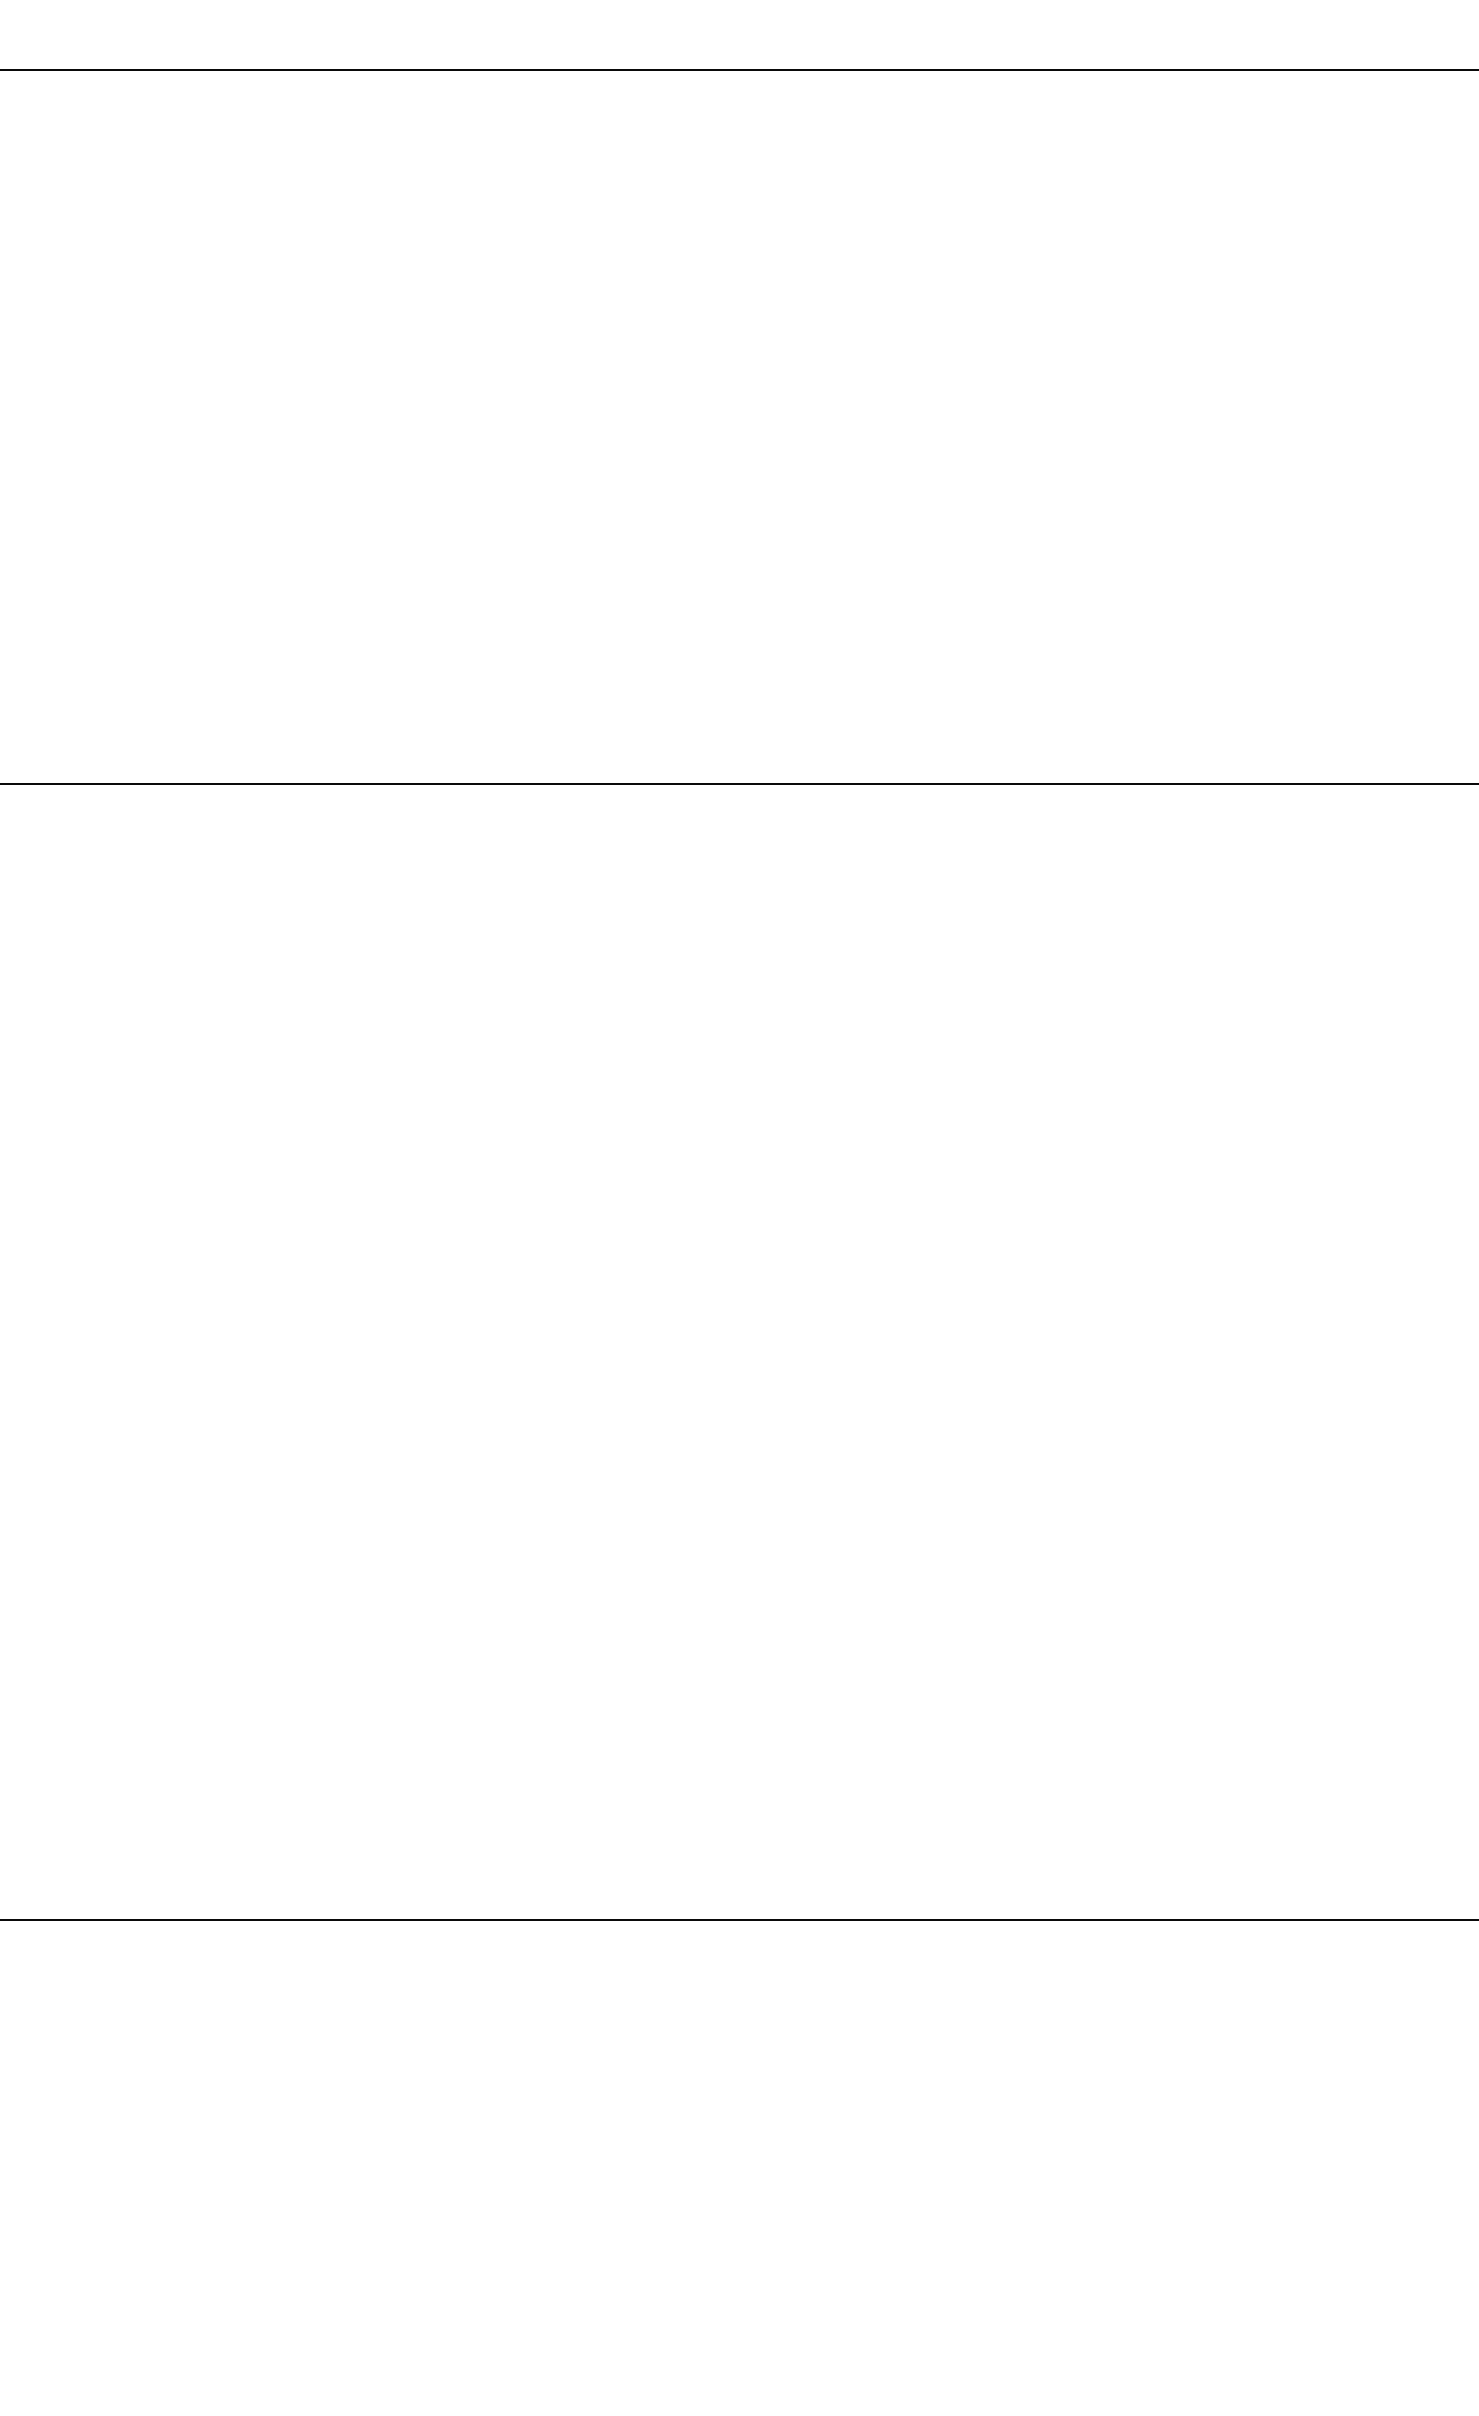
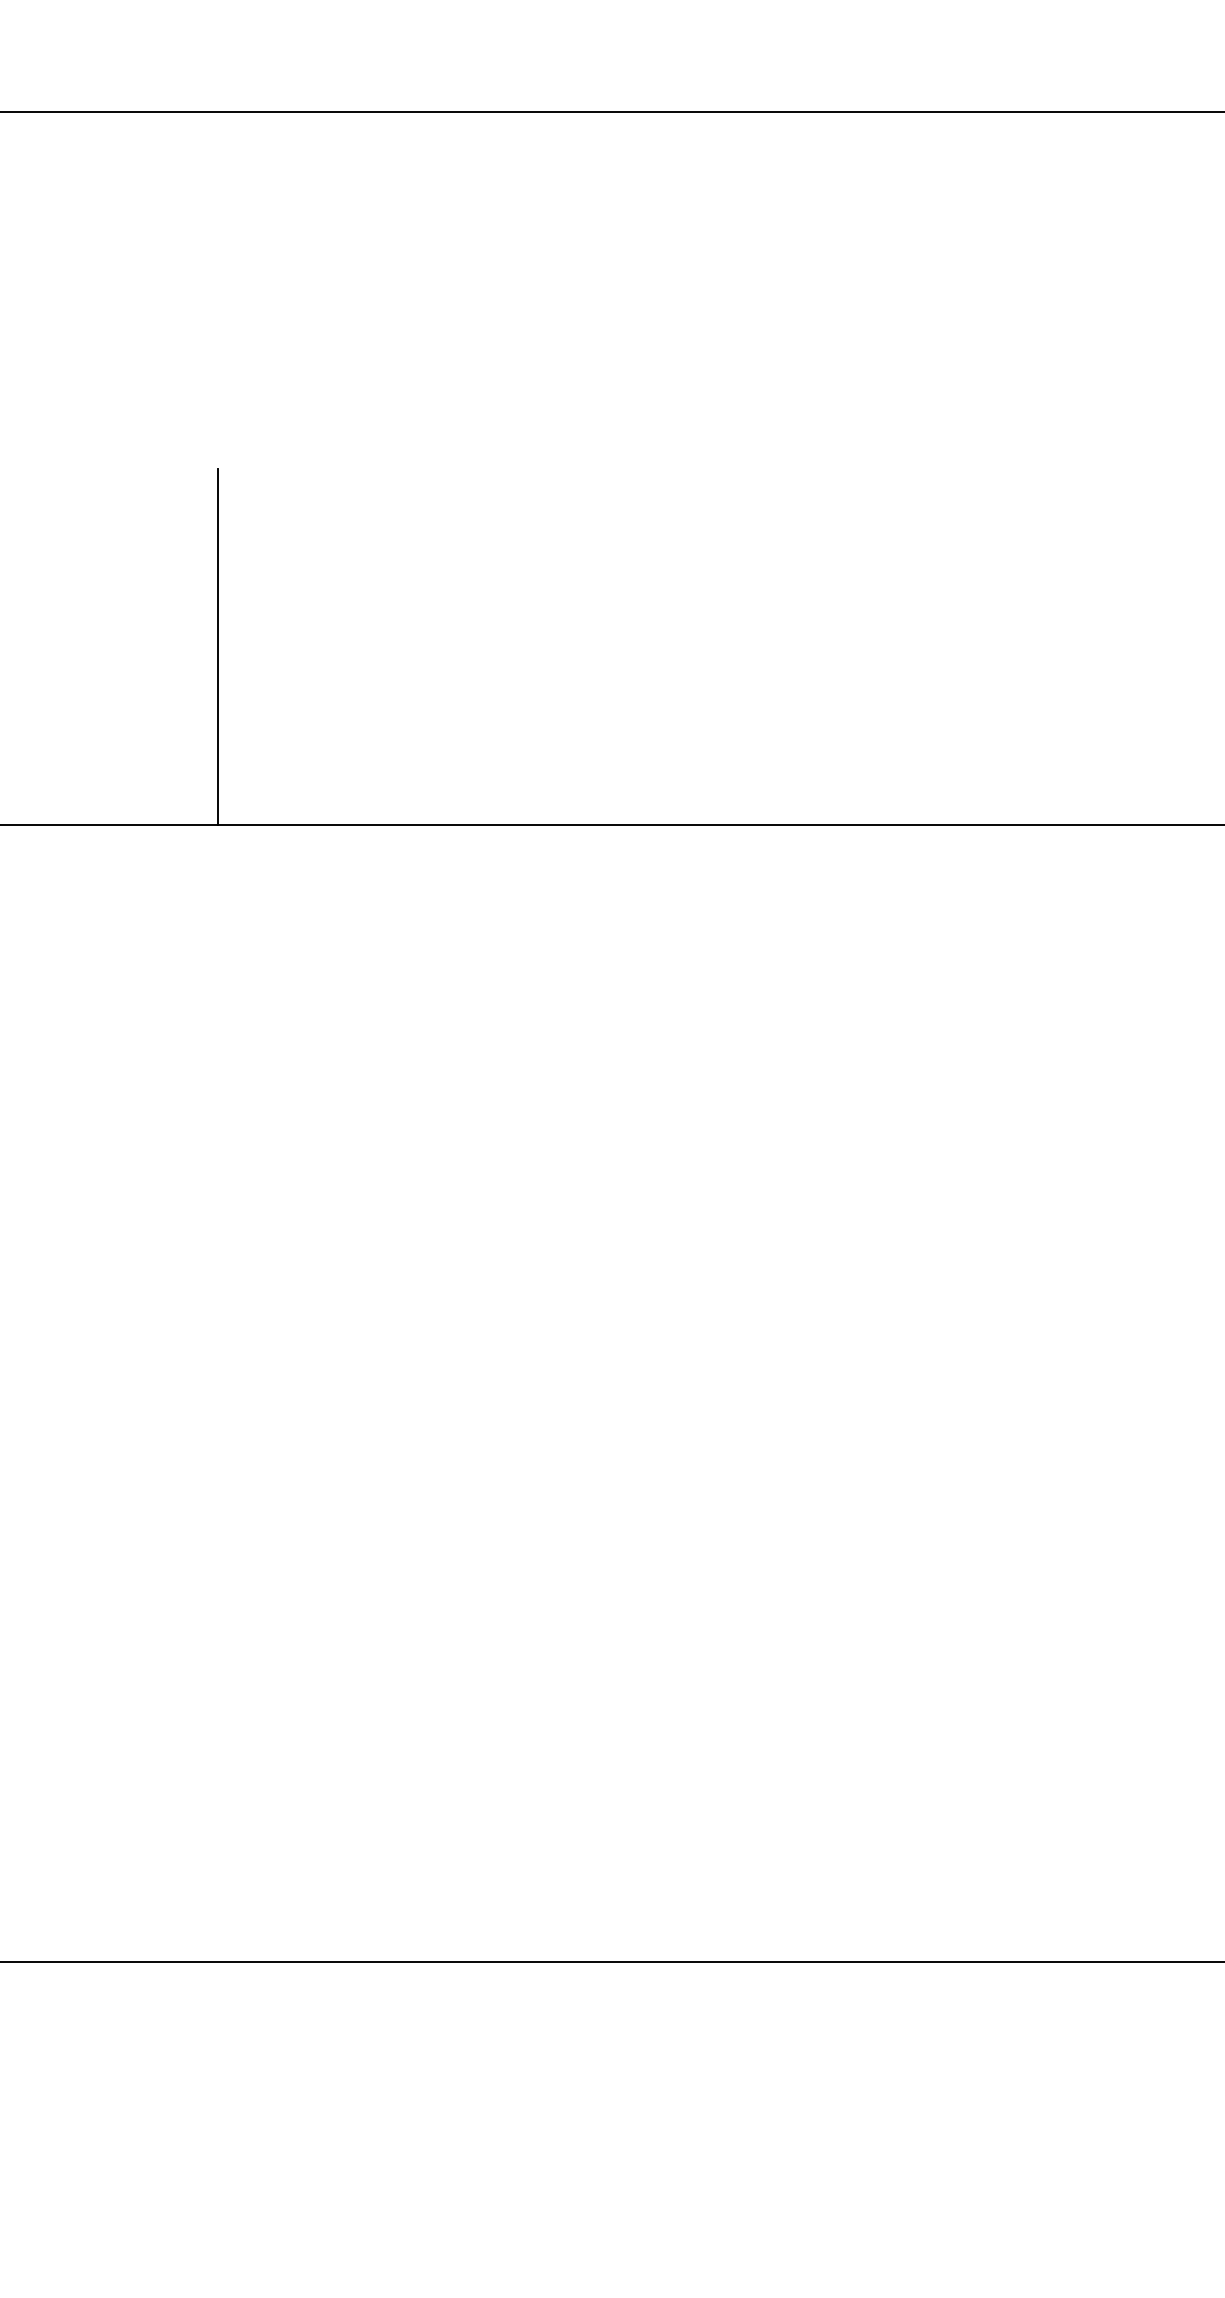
line: (292, 604) -> (218, 646), added

